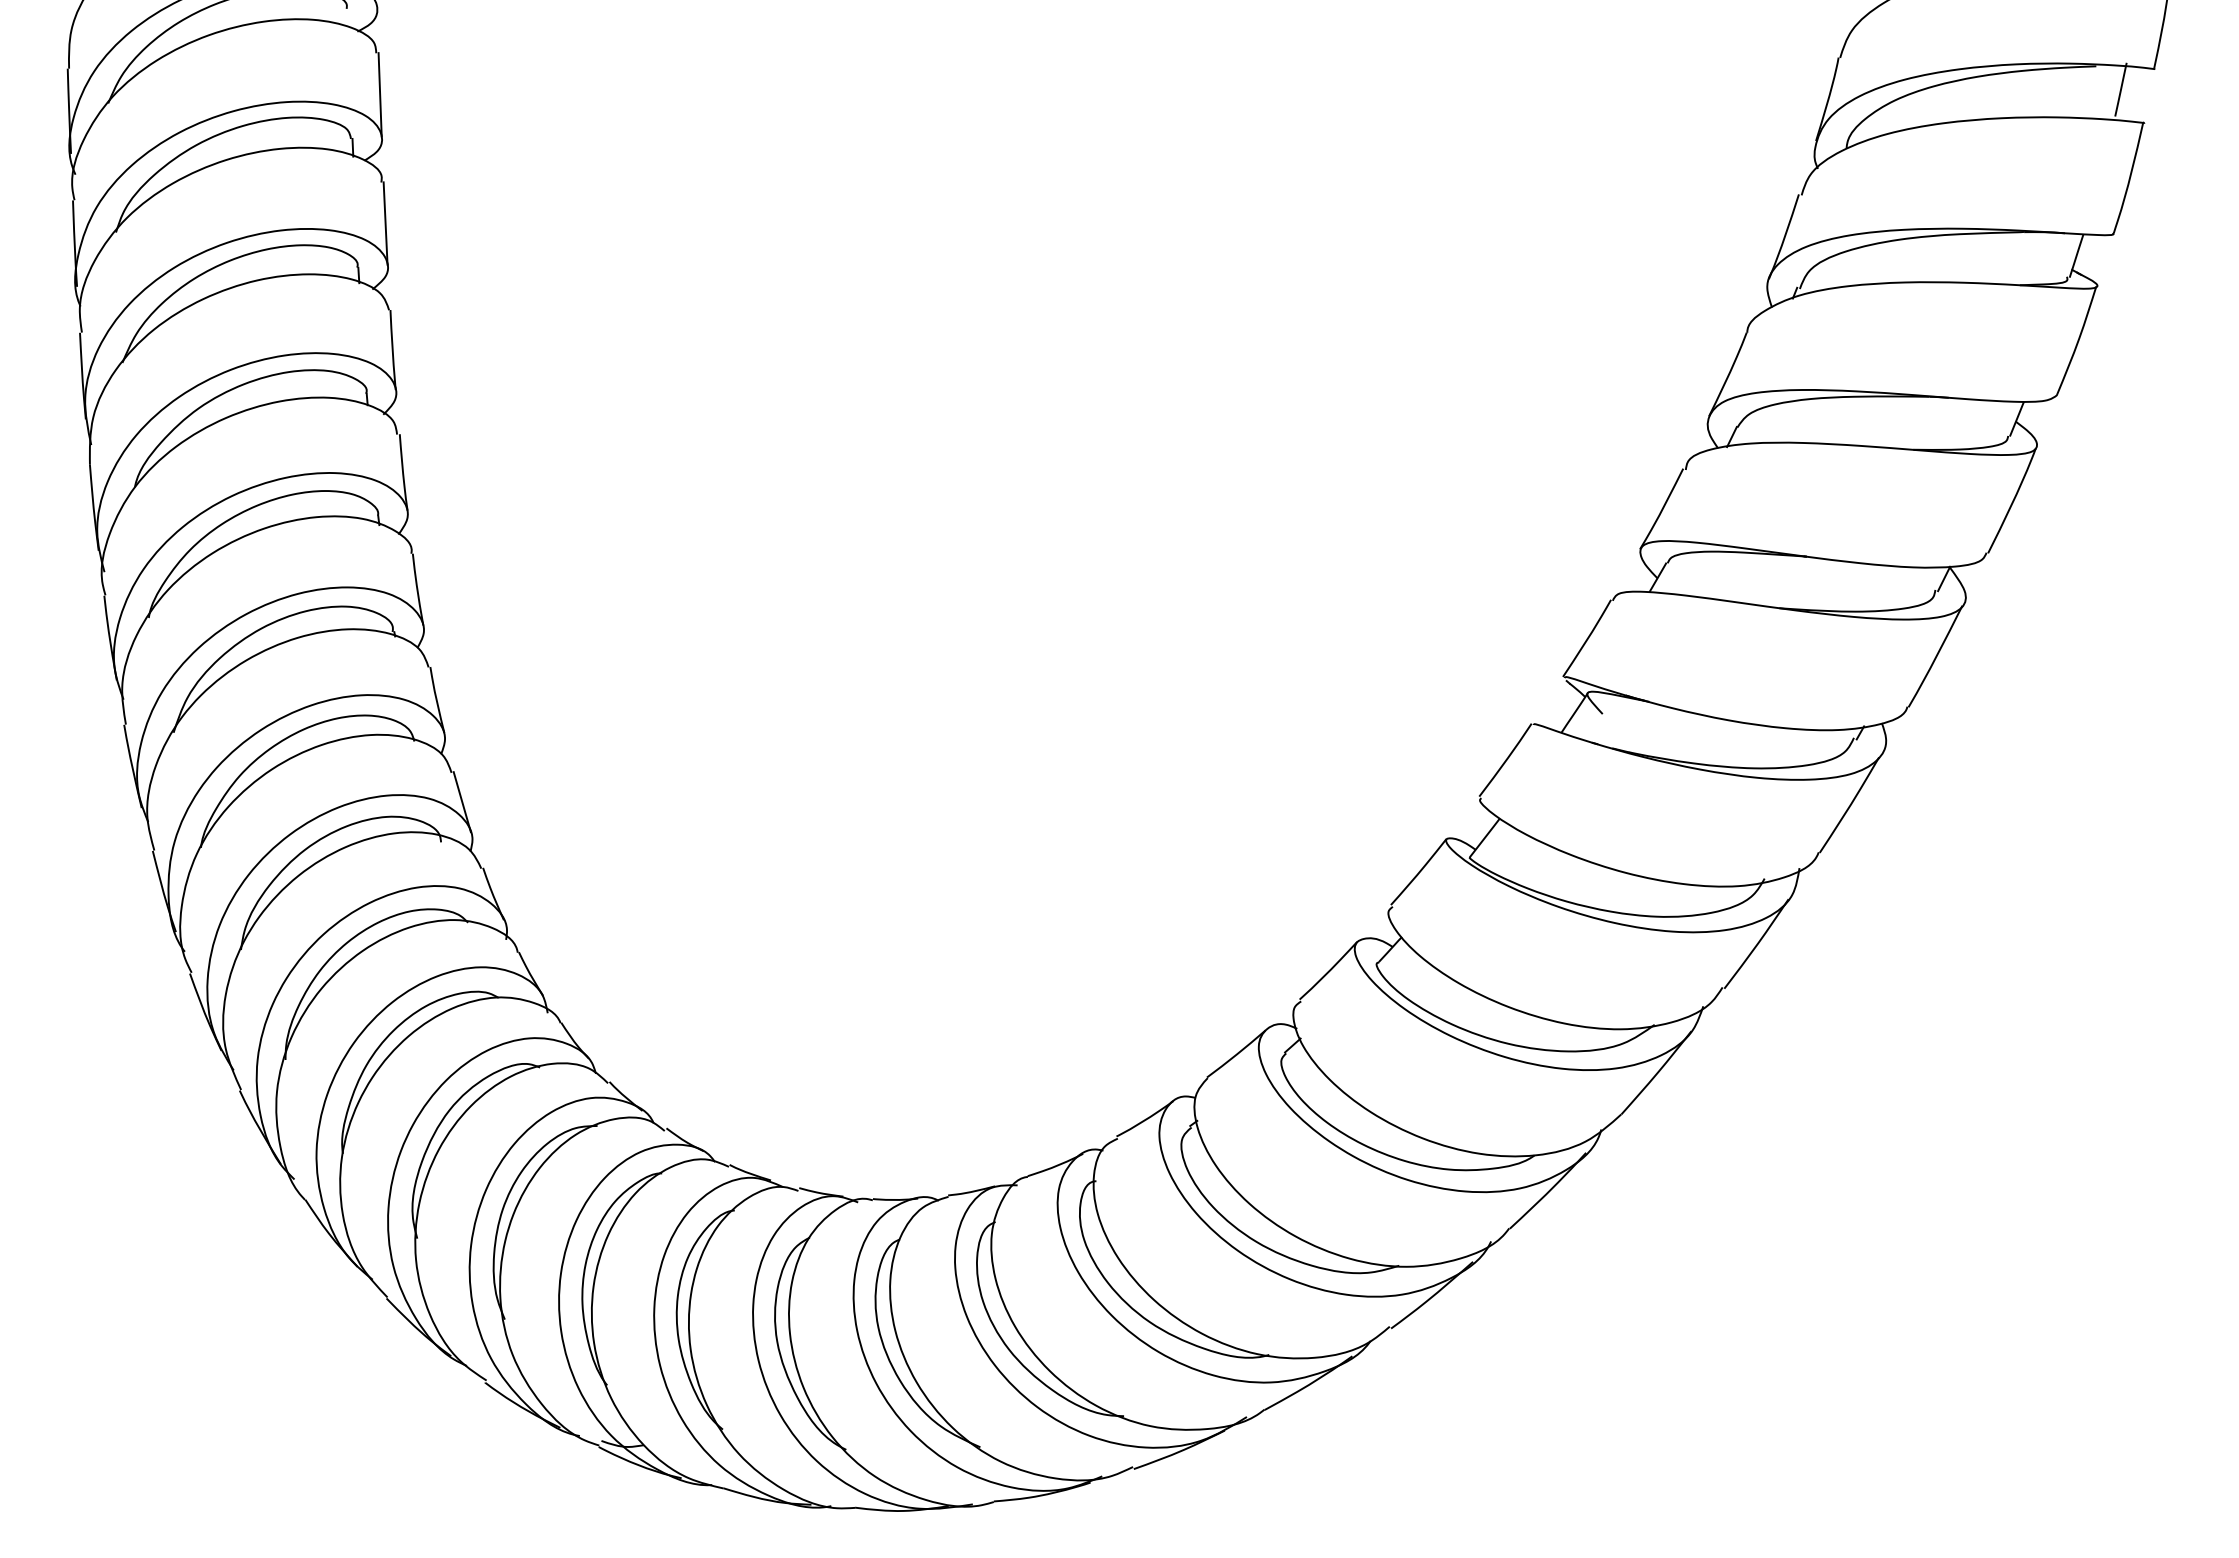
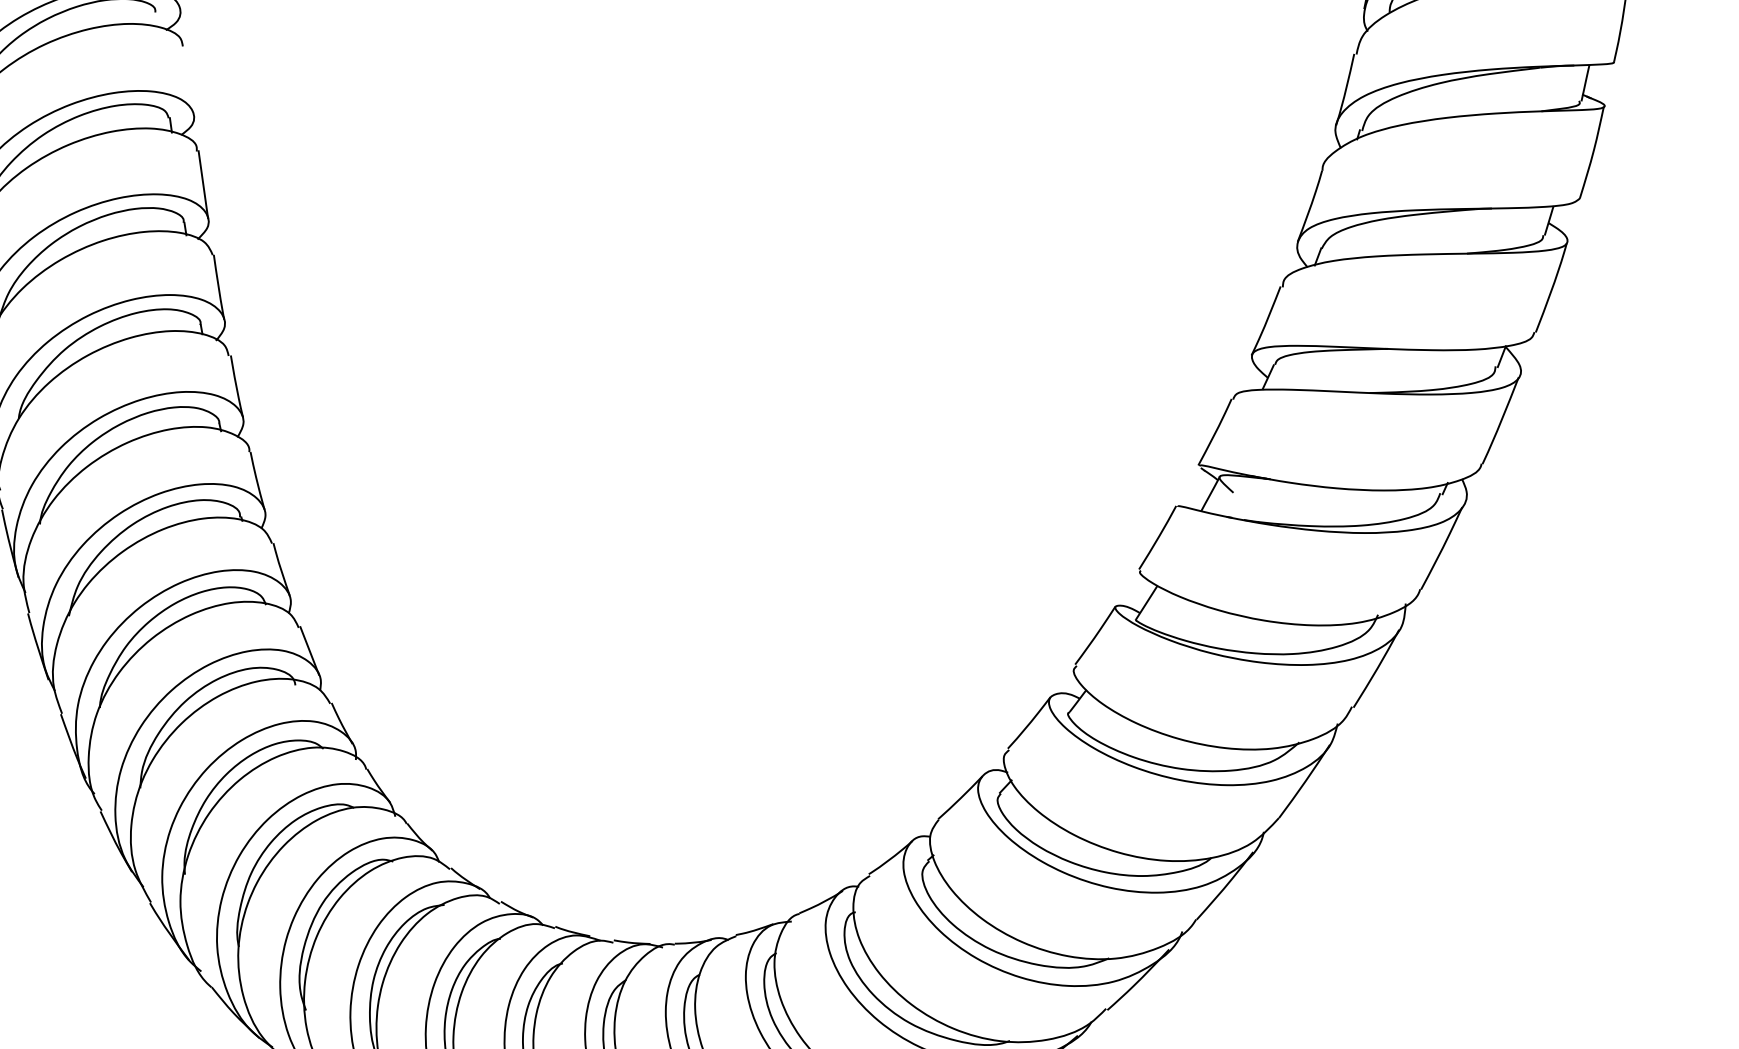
line: (379, 94) -> (188, 79), removed

